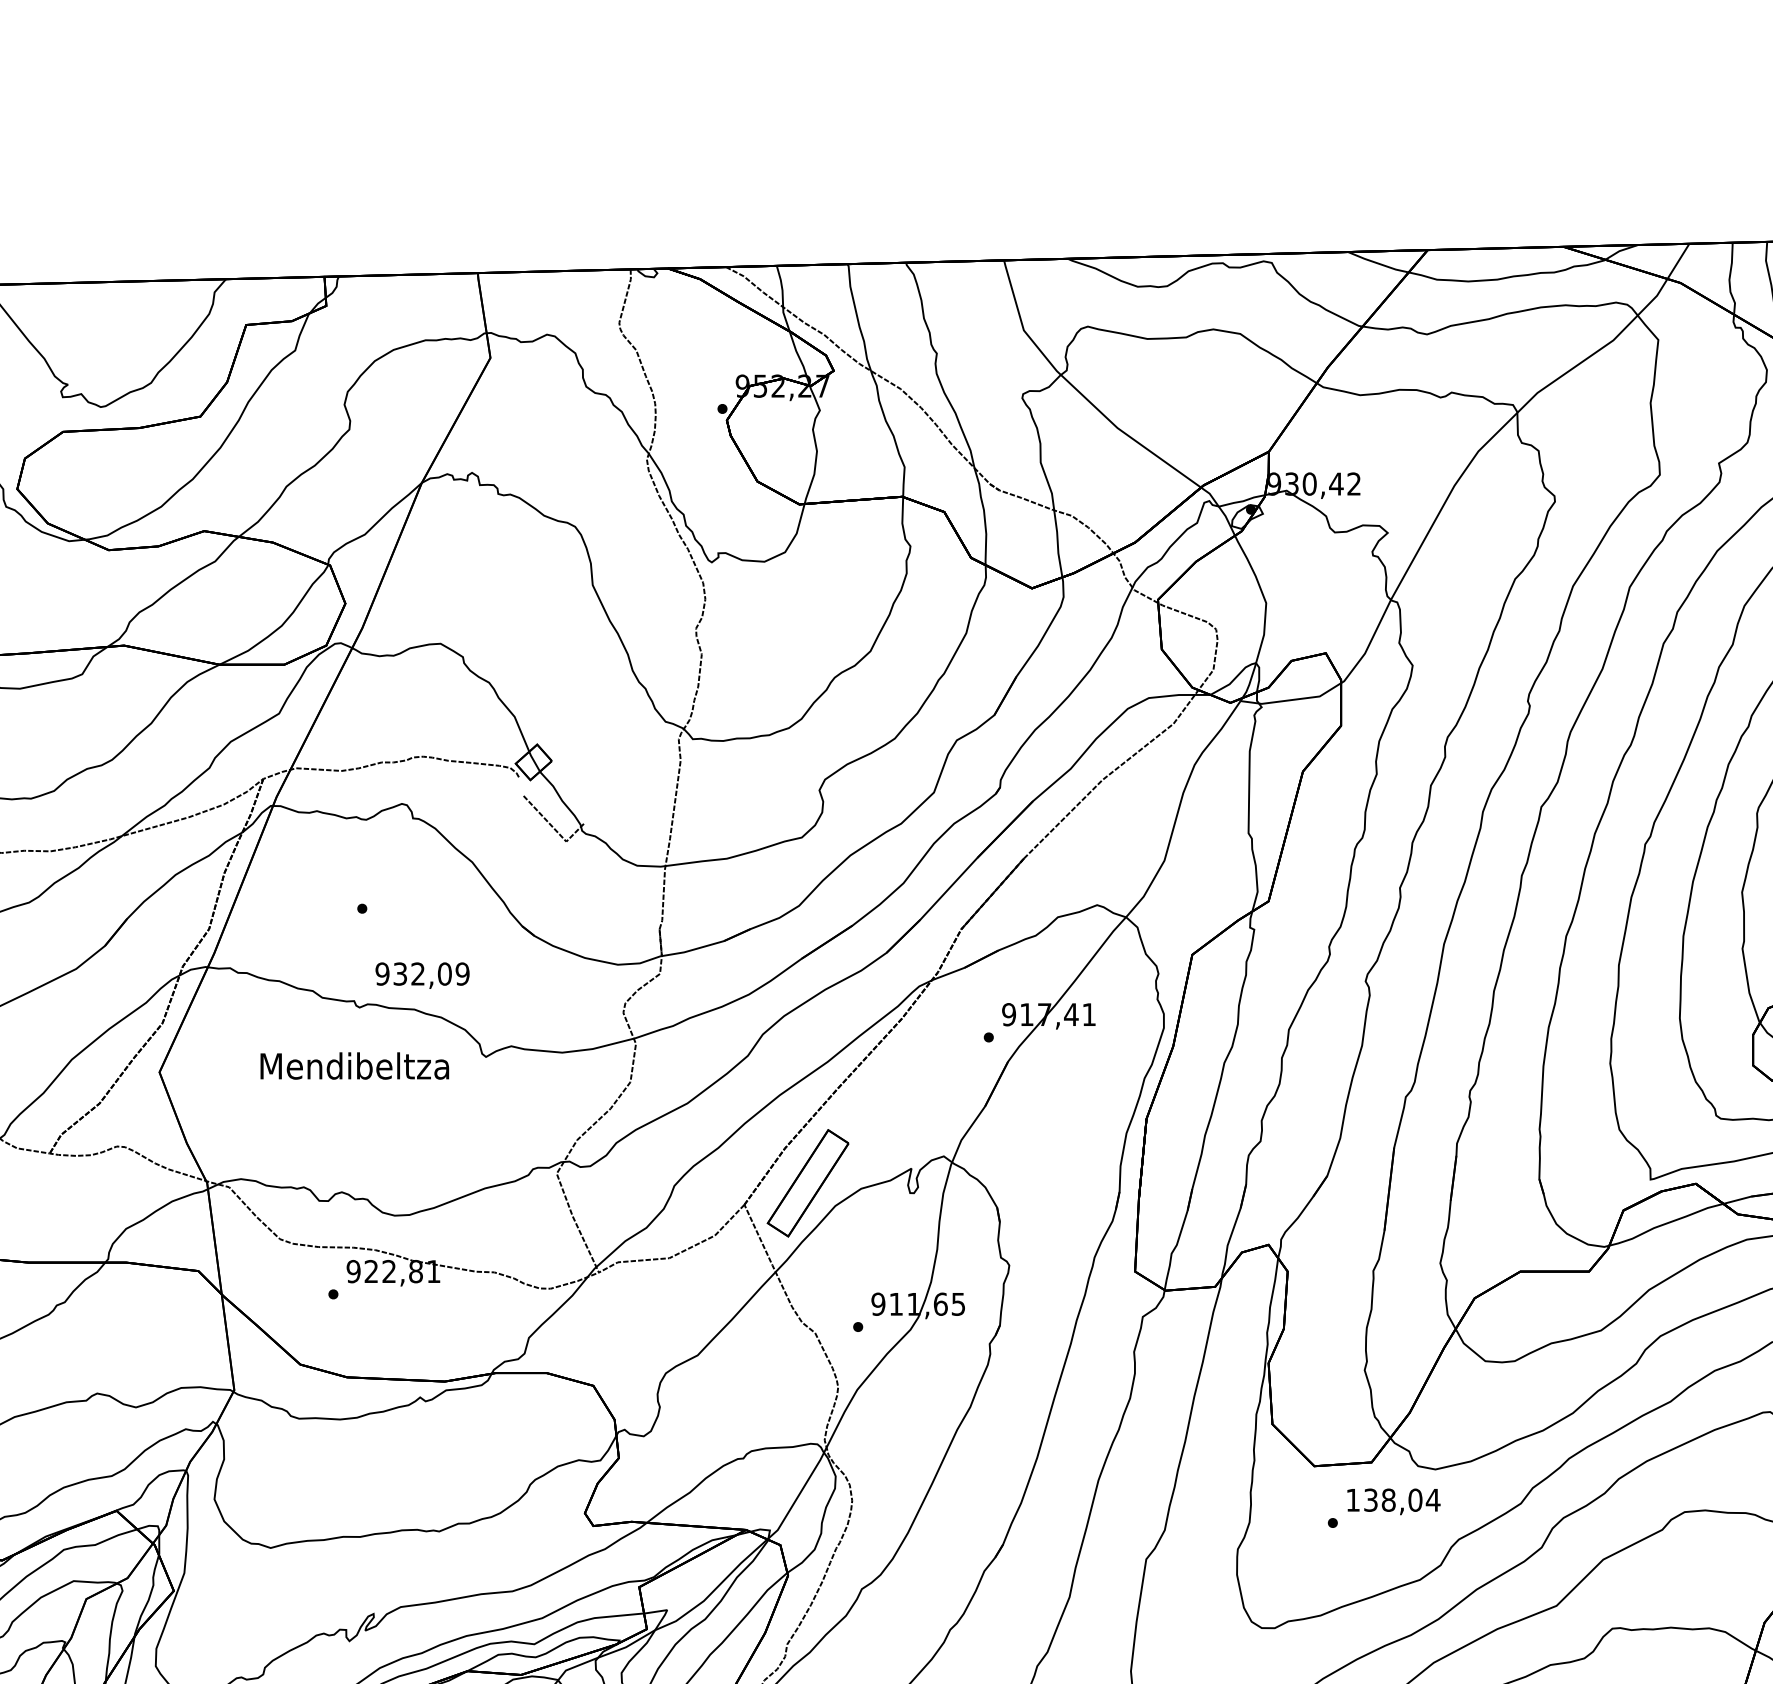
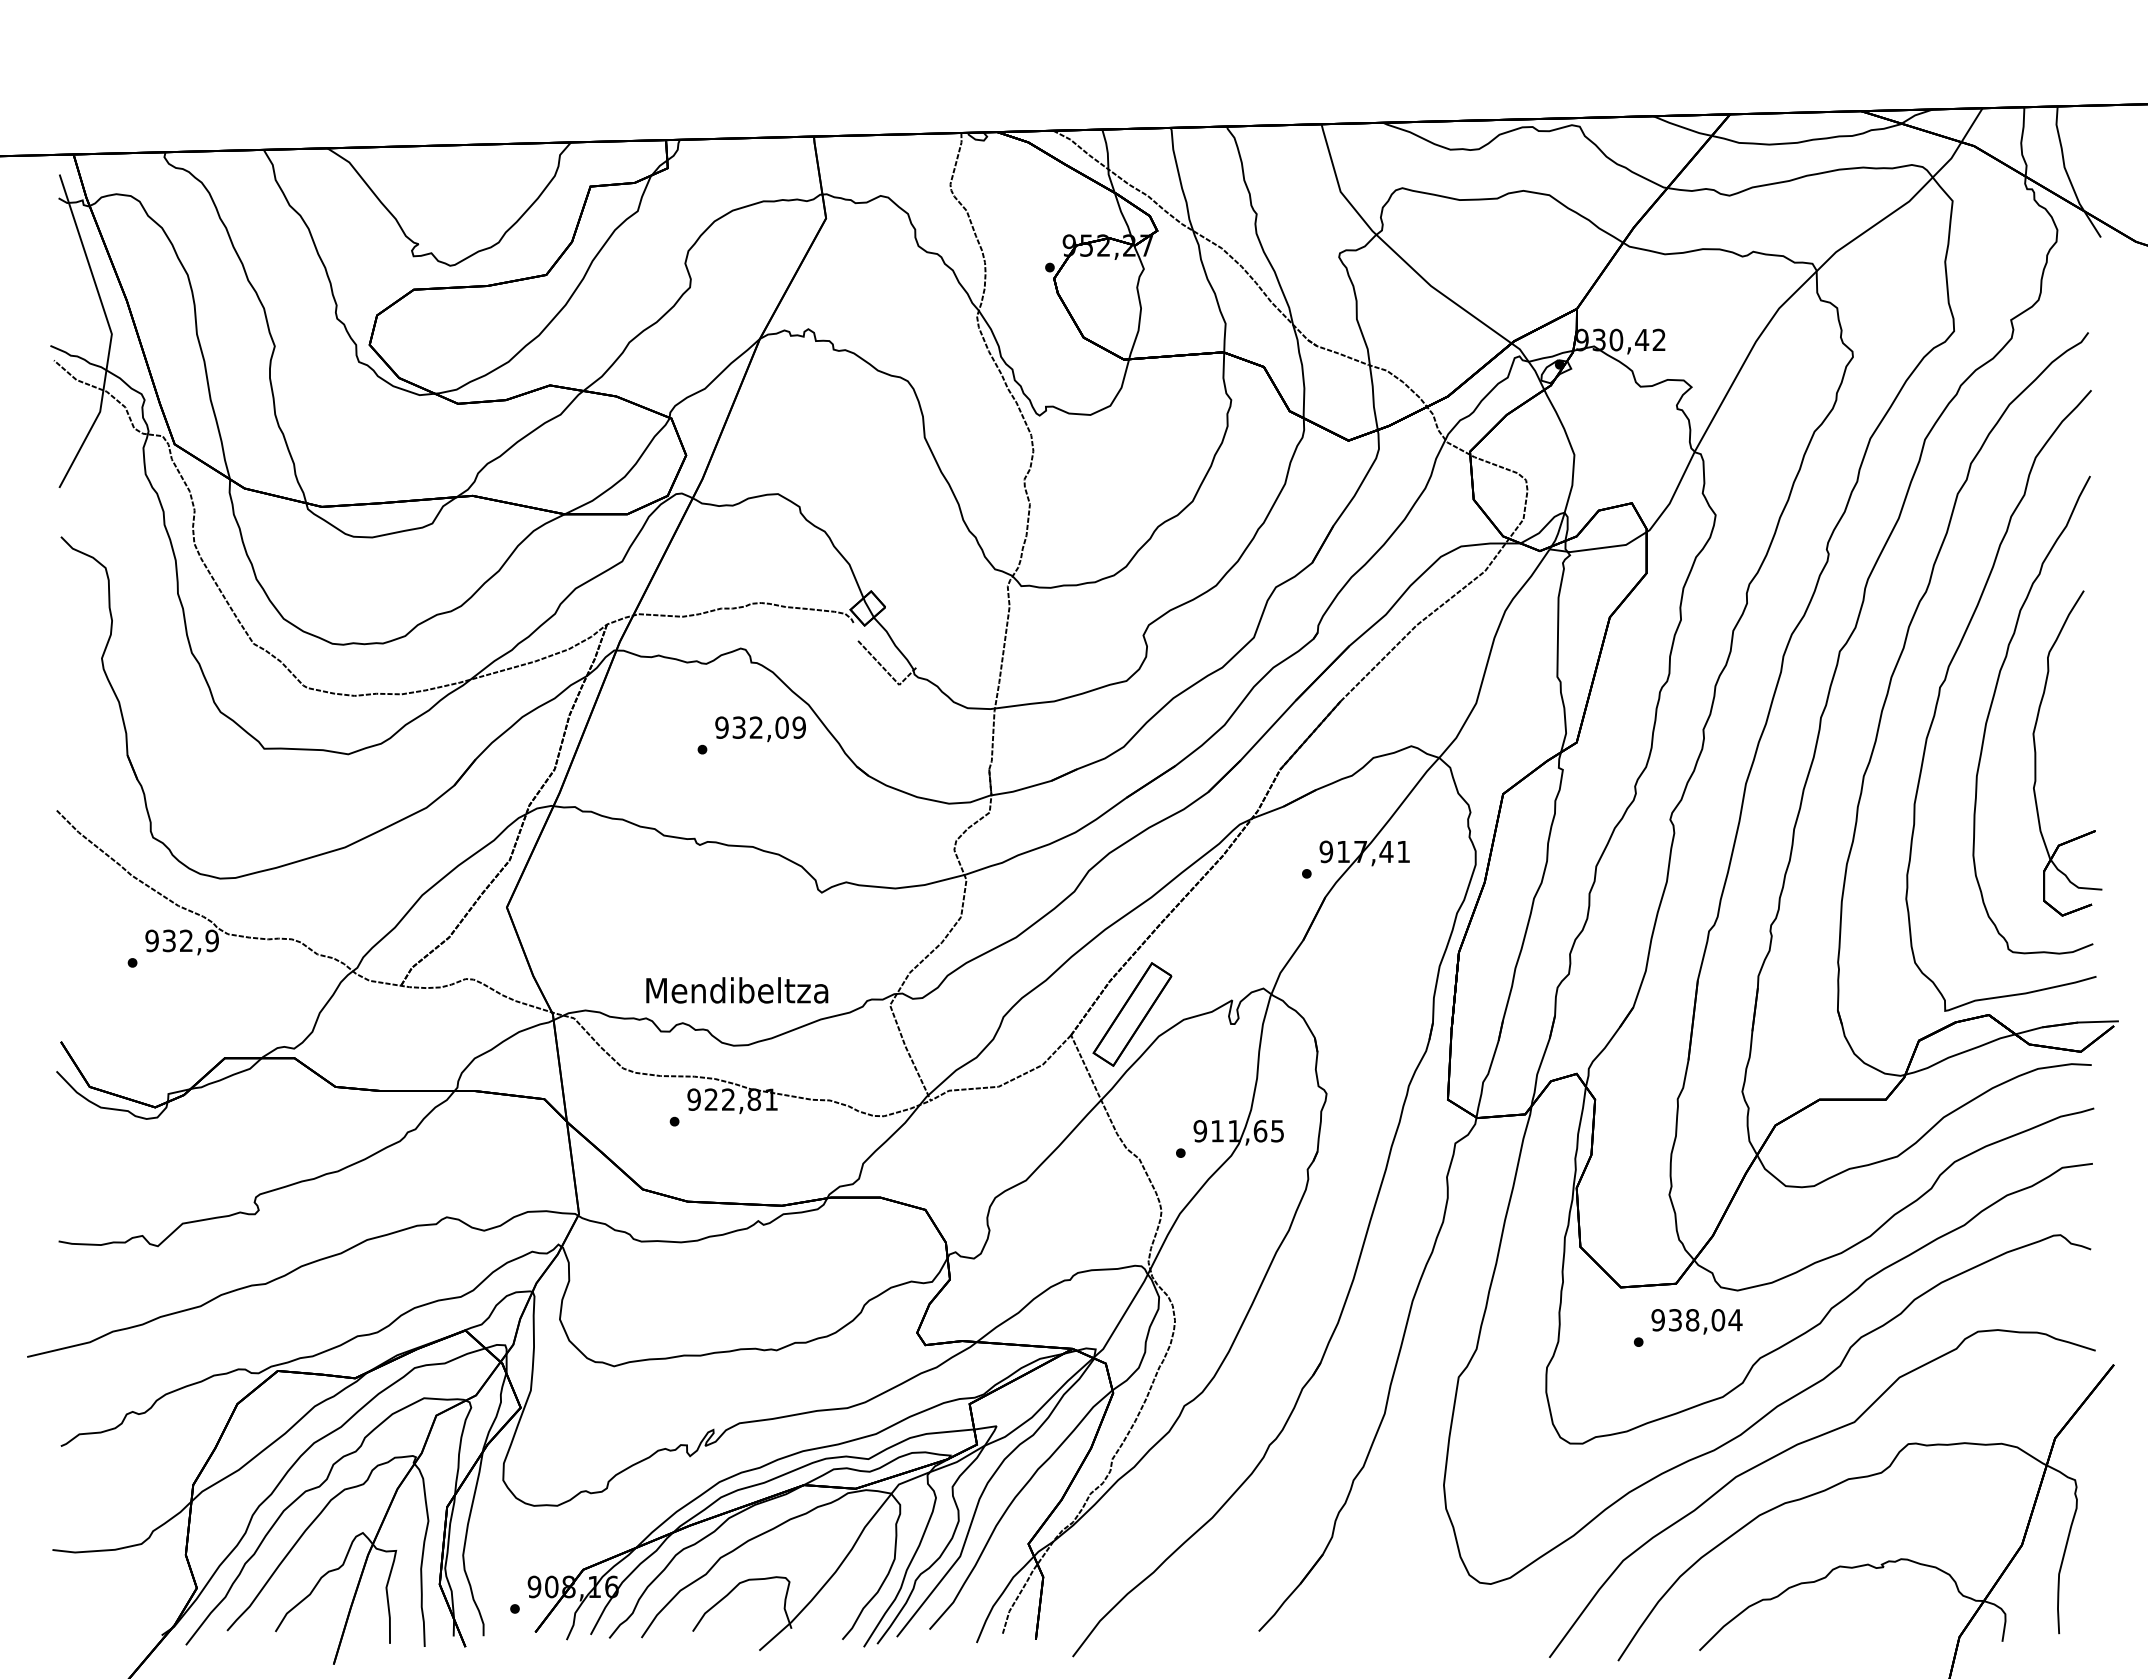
text: (422, 975) -> (760, 729), moved
text: (355, 1066) -> (737, 990), moved
text: (1352, 1500) -> (1657, 1320), 138,04 -> 938,04

